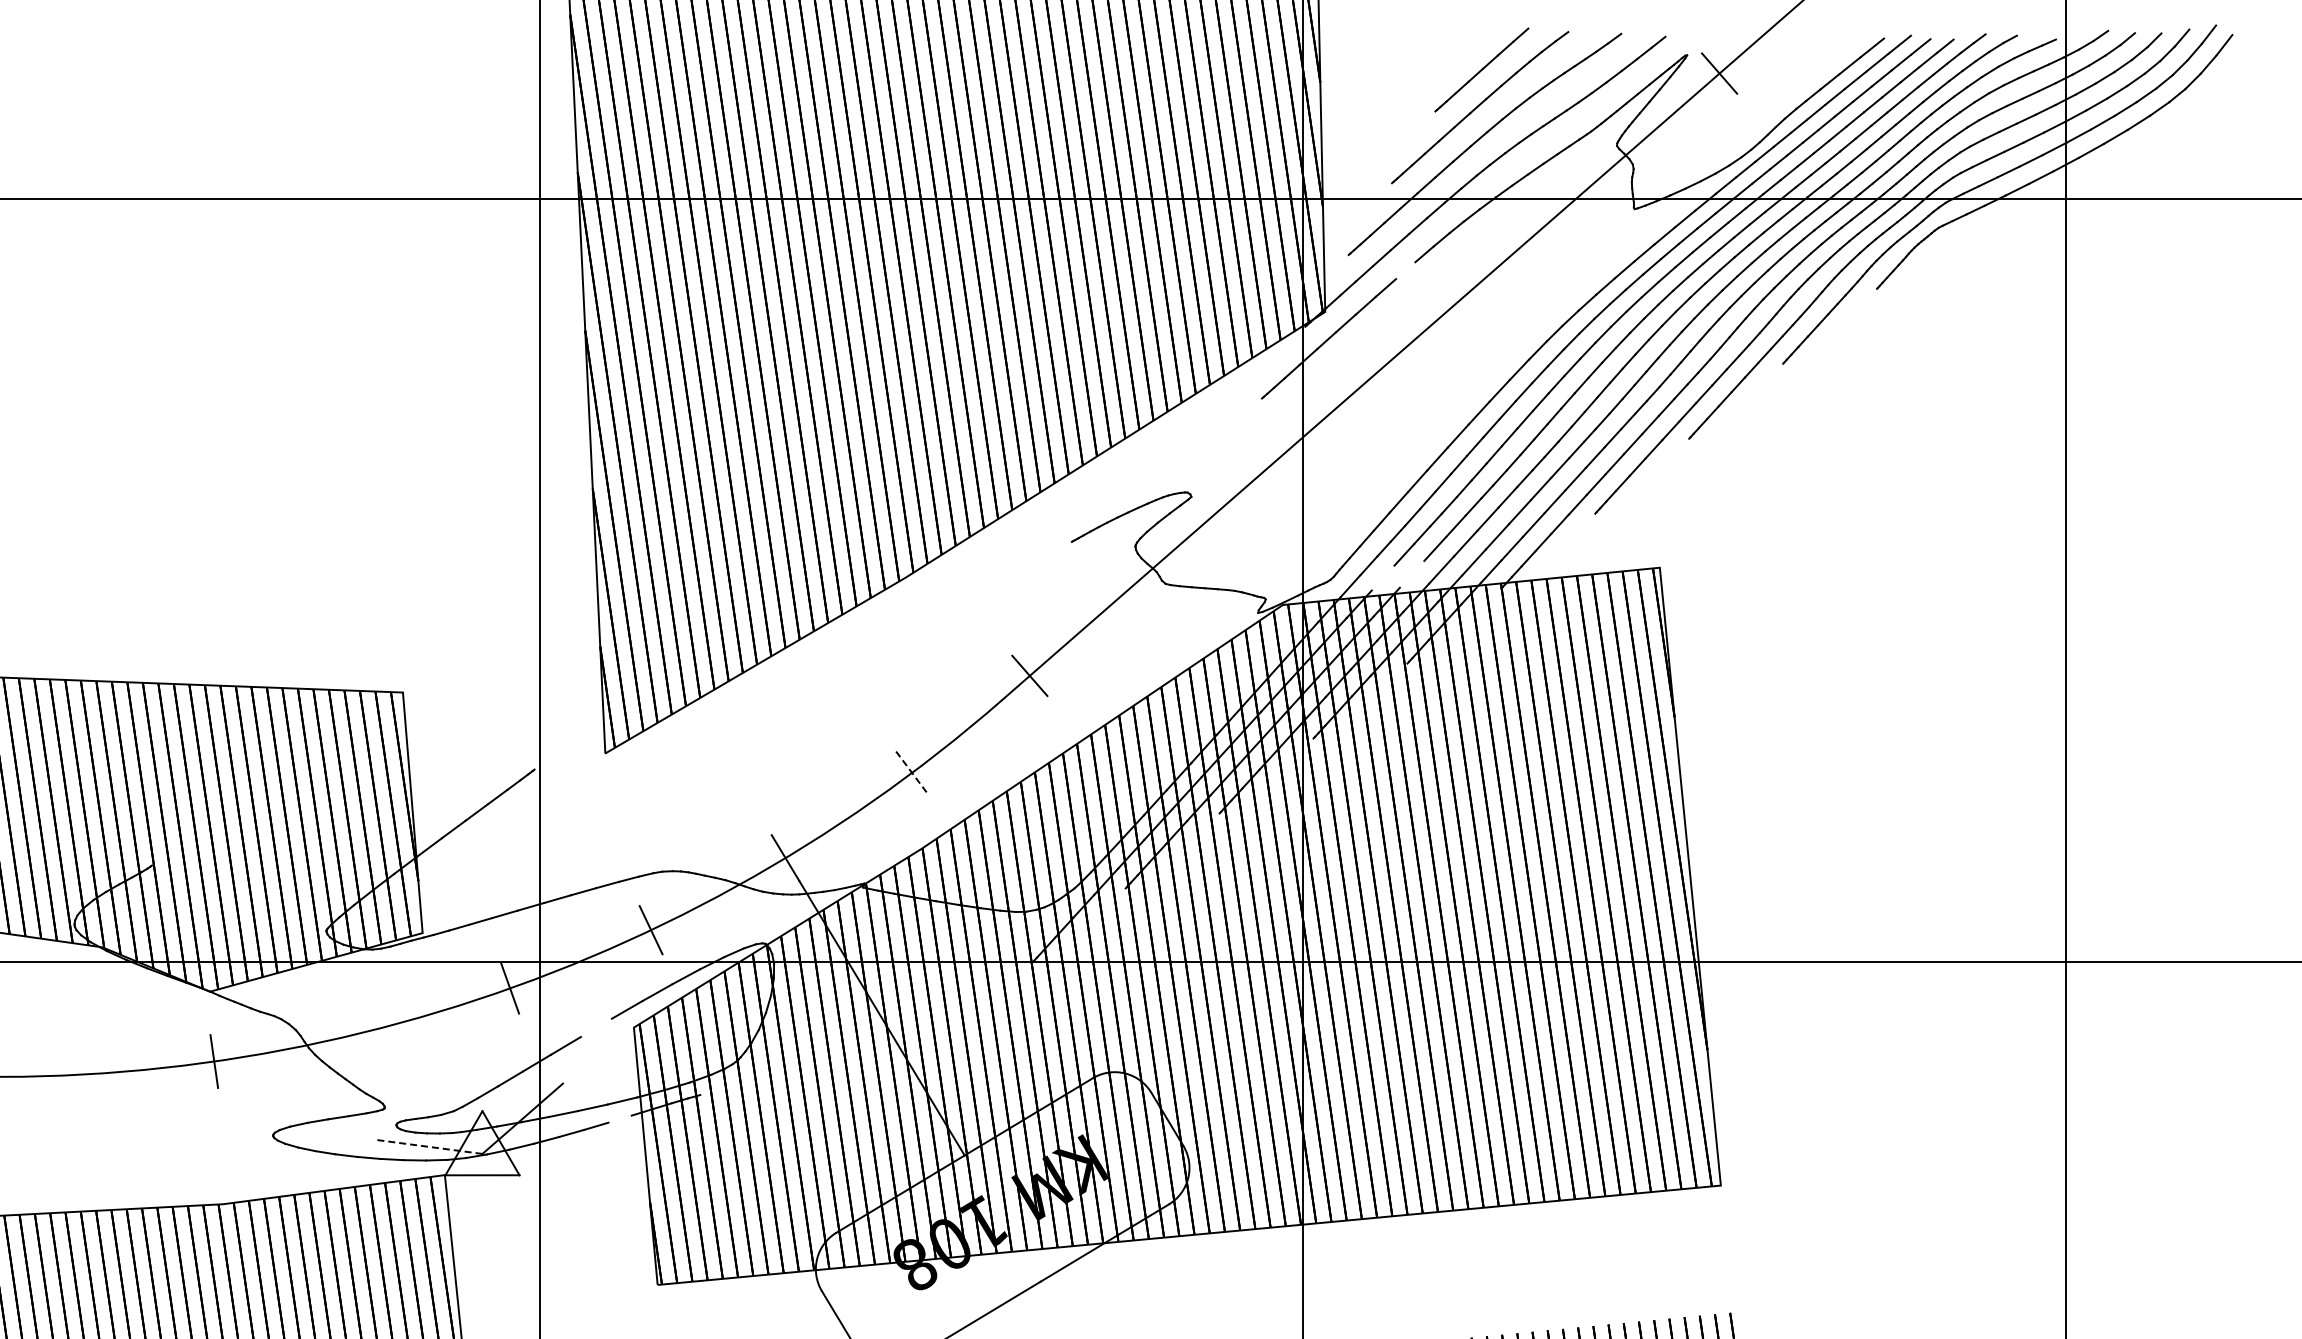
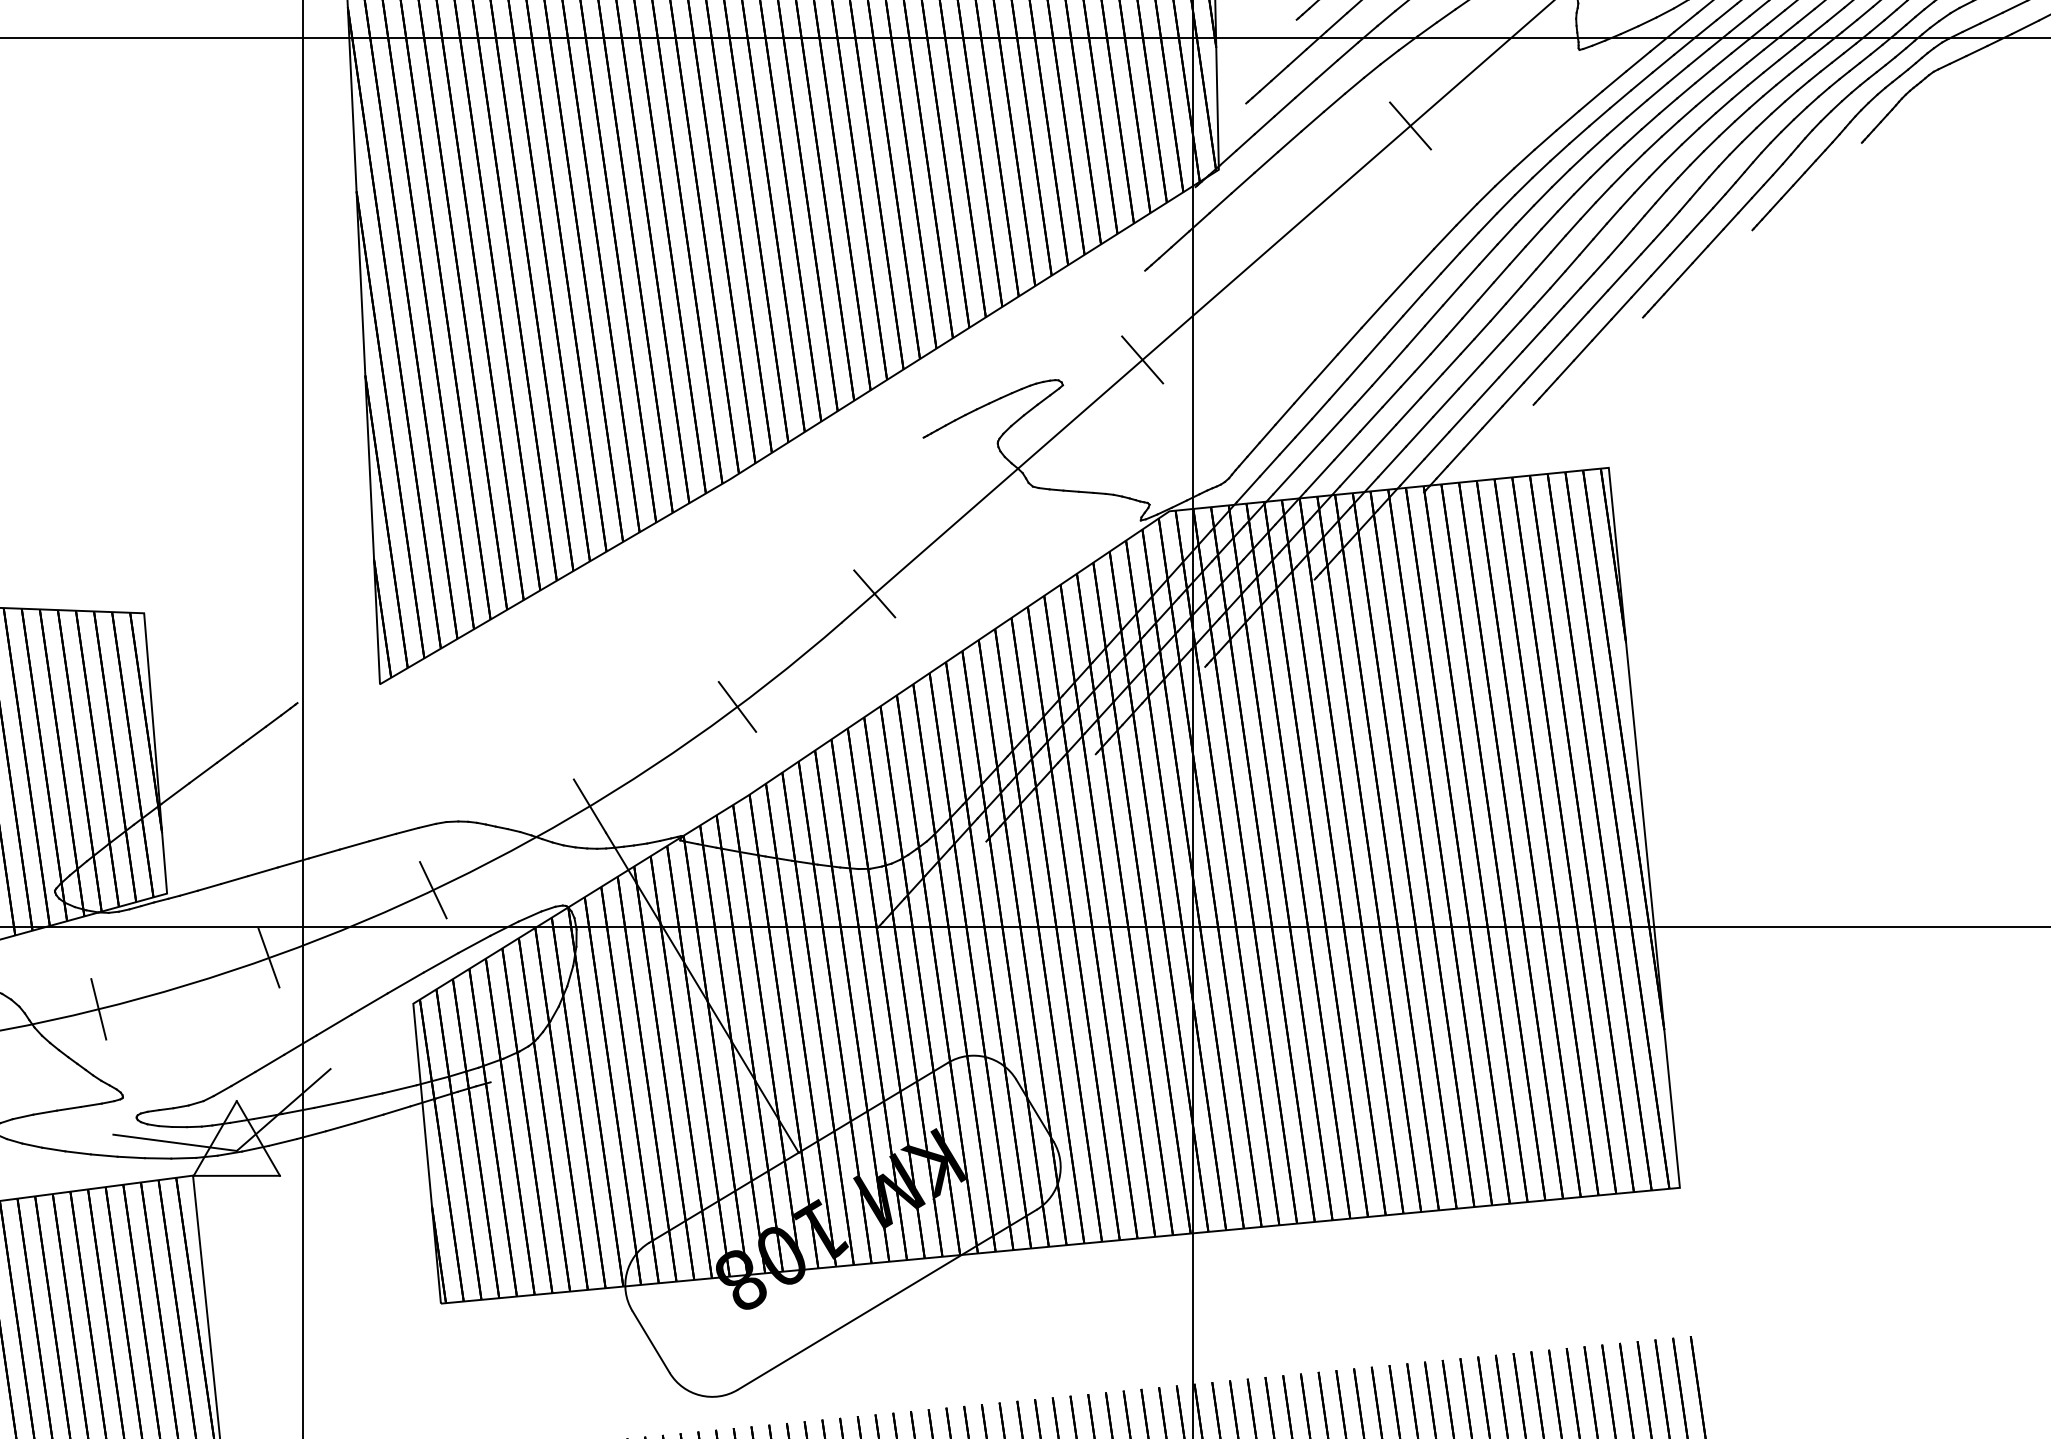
line: (1405, 270) -> (1312, 121), added
line: (1489, 274) -> (1410, 126), added
line: (1259, 475) -> (1142, 360), added
line: (1411, 573) -> (1319, 474), added
line: (1382, 577) -> (1285, 479), added
line: (912, 772) -> (737, 706), dashed -> solid
line: (595, 1027) -> (368, 1003), added
line: (363, 1032) -> (98, 1009), added
line: (619, 1118) -> (396, 1109), added
line: (429, 1146) -> (175, 1142), dashed -> solid

